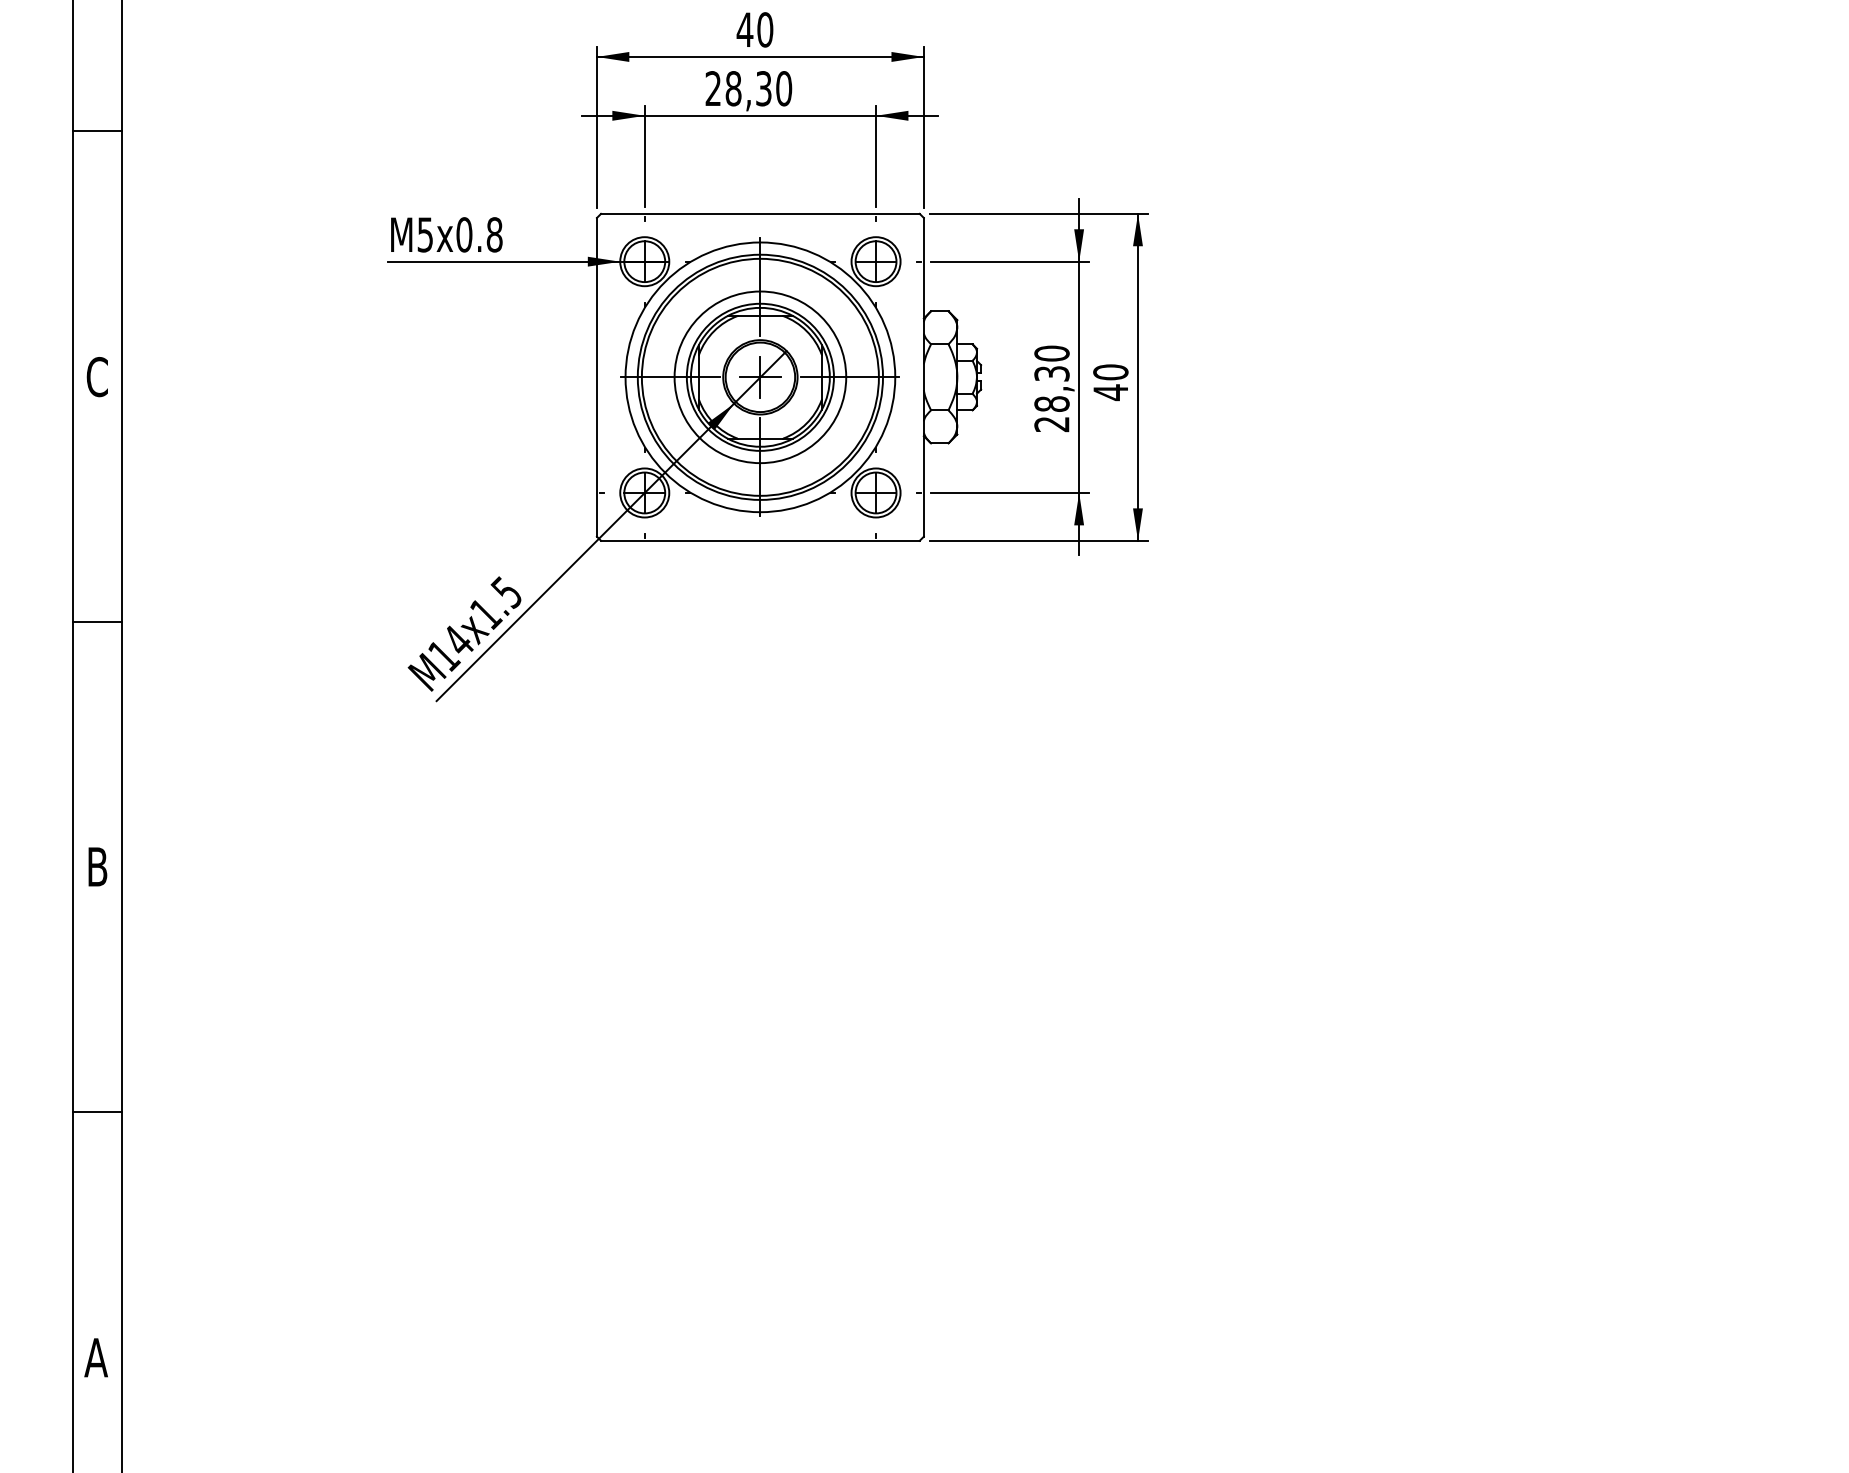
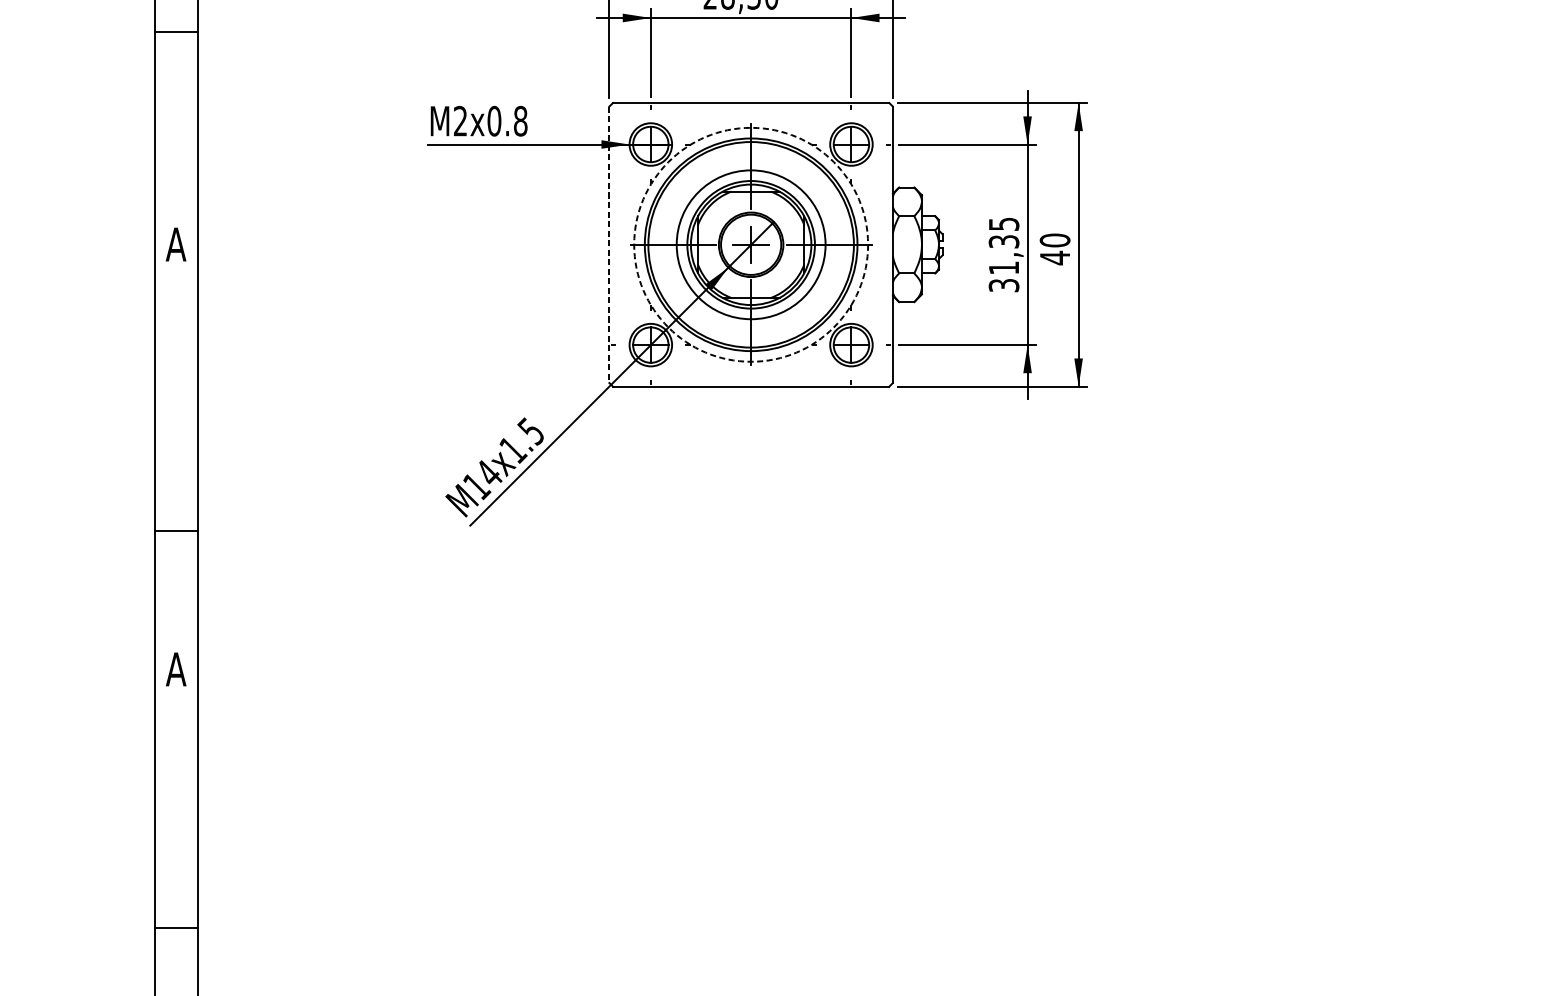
text: (424, 234) -> (459, 120), M5x0.8 -> M2x0.8
text: (97, 377) -> (176, 244), C -> A
line: (596, 377) -> (608, 244), solid -> dashed
circle: (760, 377) -> (751, 244), solid -> dashed
text: (1051, 388) -> (1003, 254), 28,30 -> 31,35
line: (97, 621) -> (176, 531), moved
text: (97, 866) -> (176, 669), B -> A
line: (97, 1112) -> (176, 928), moved

